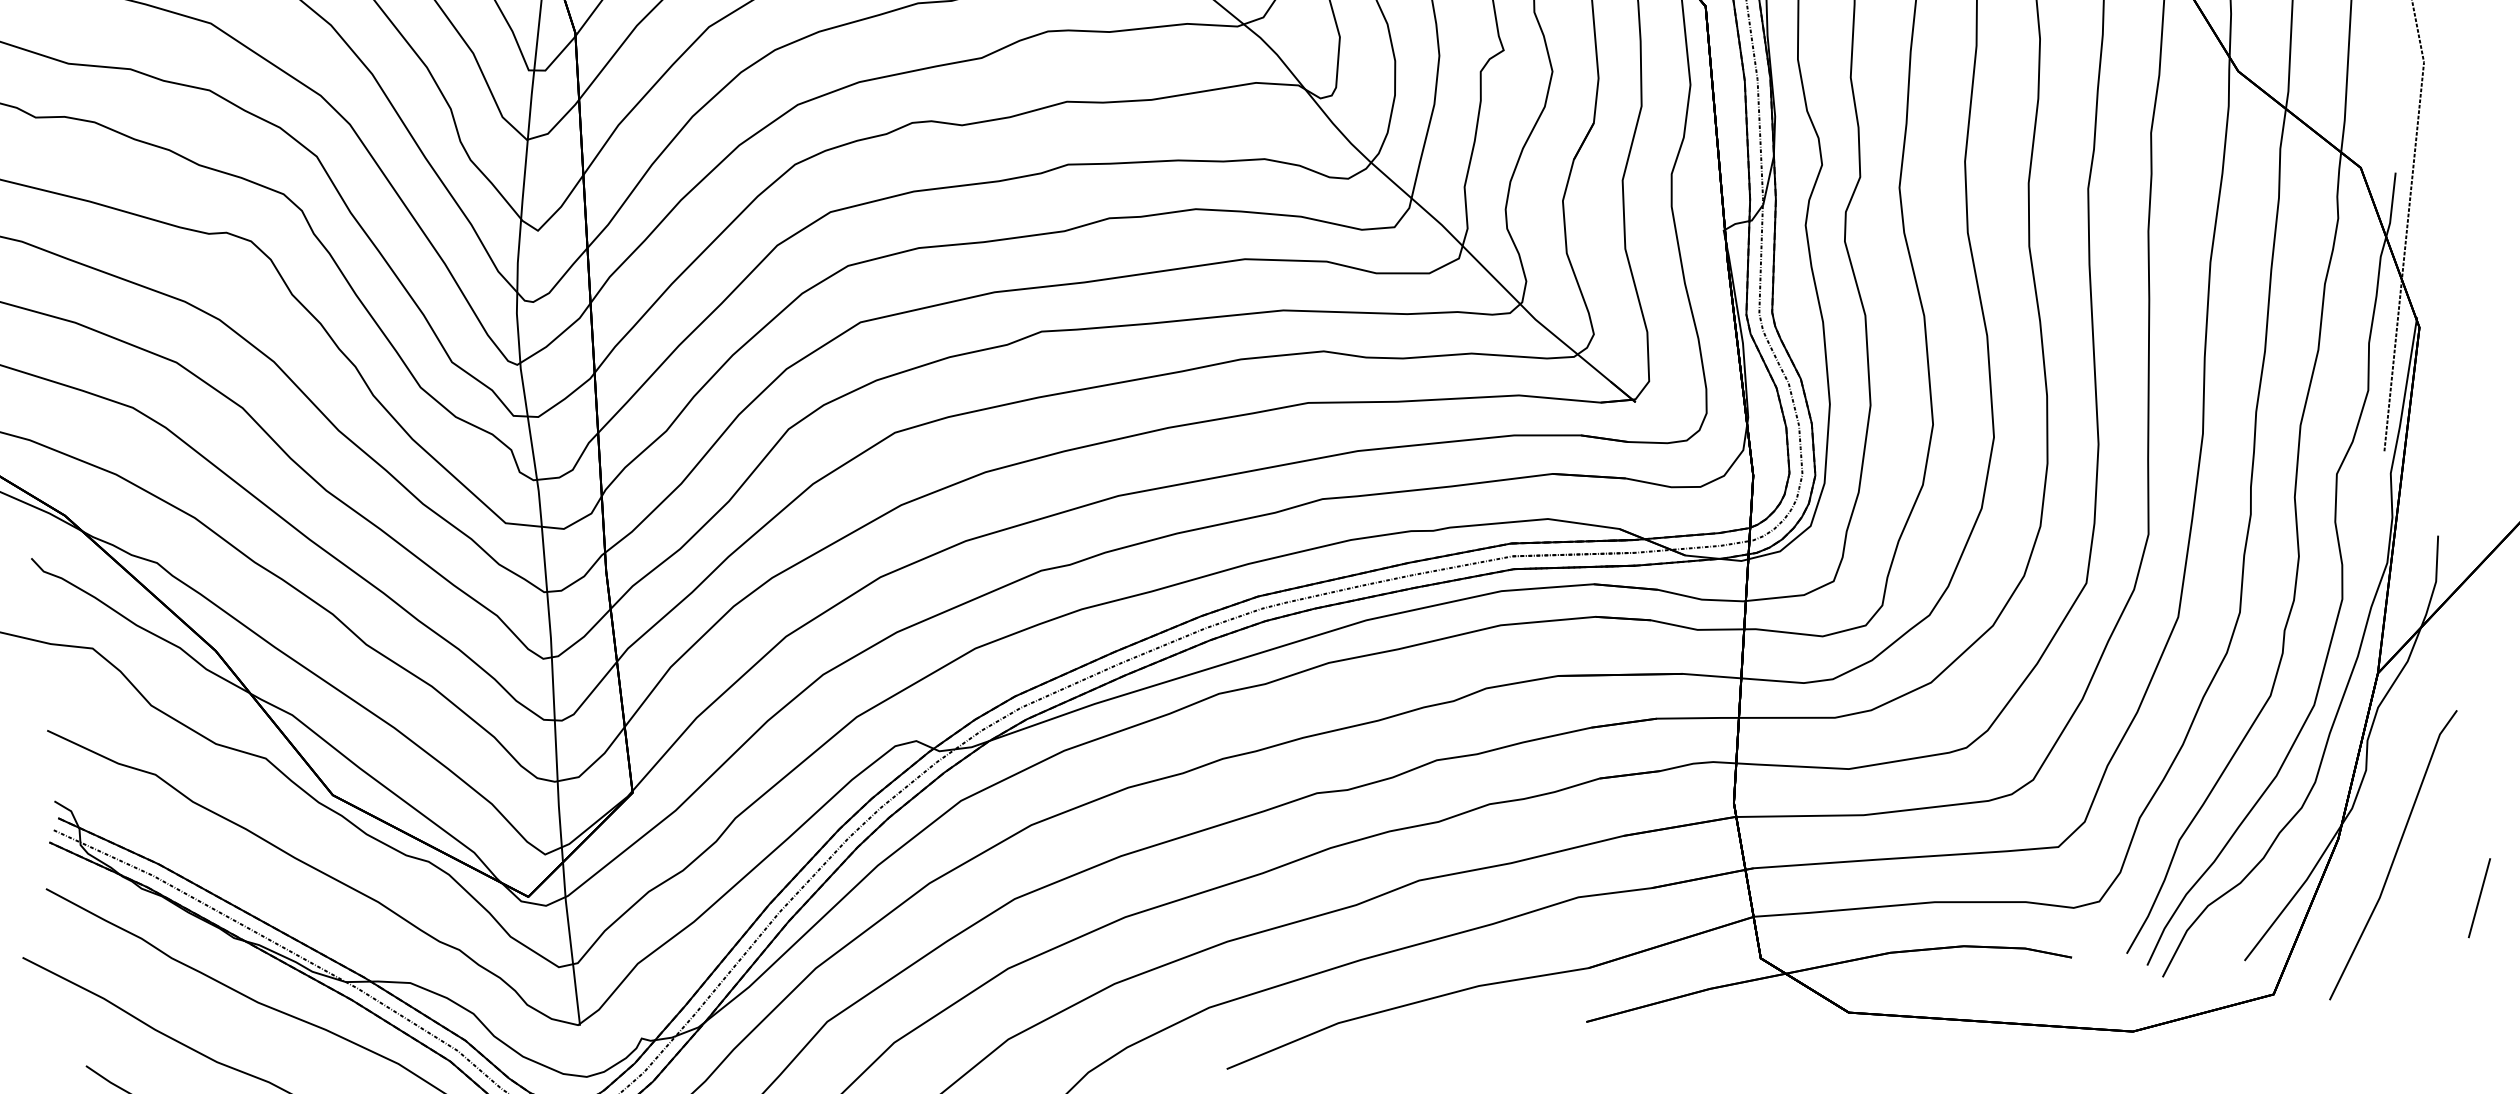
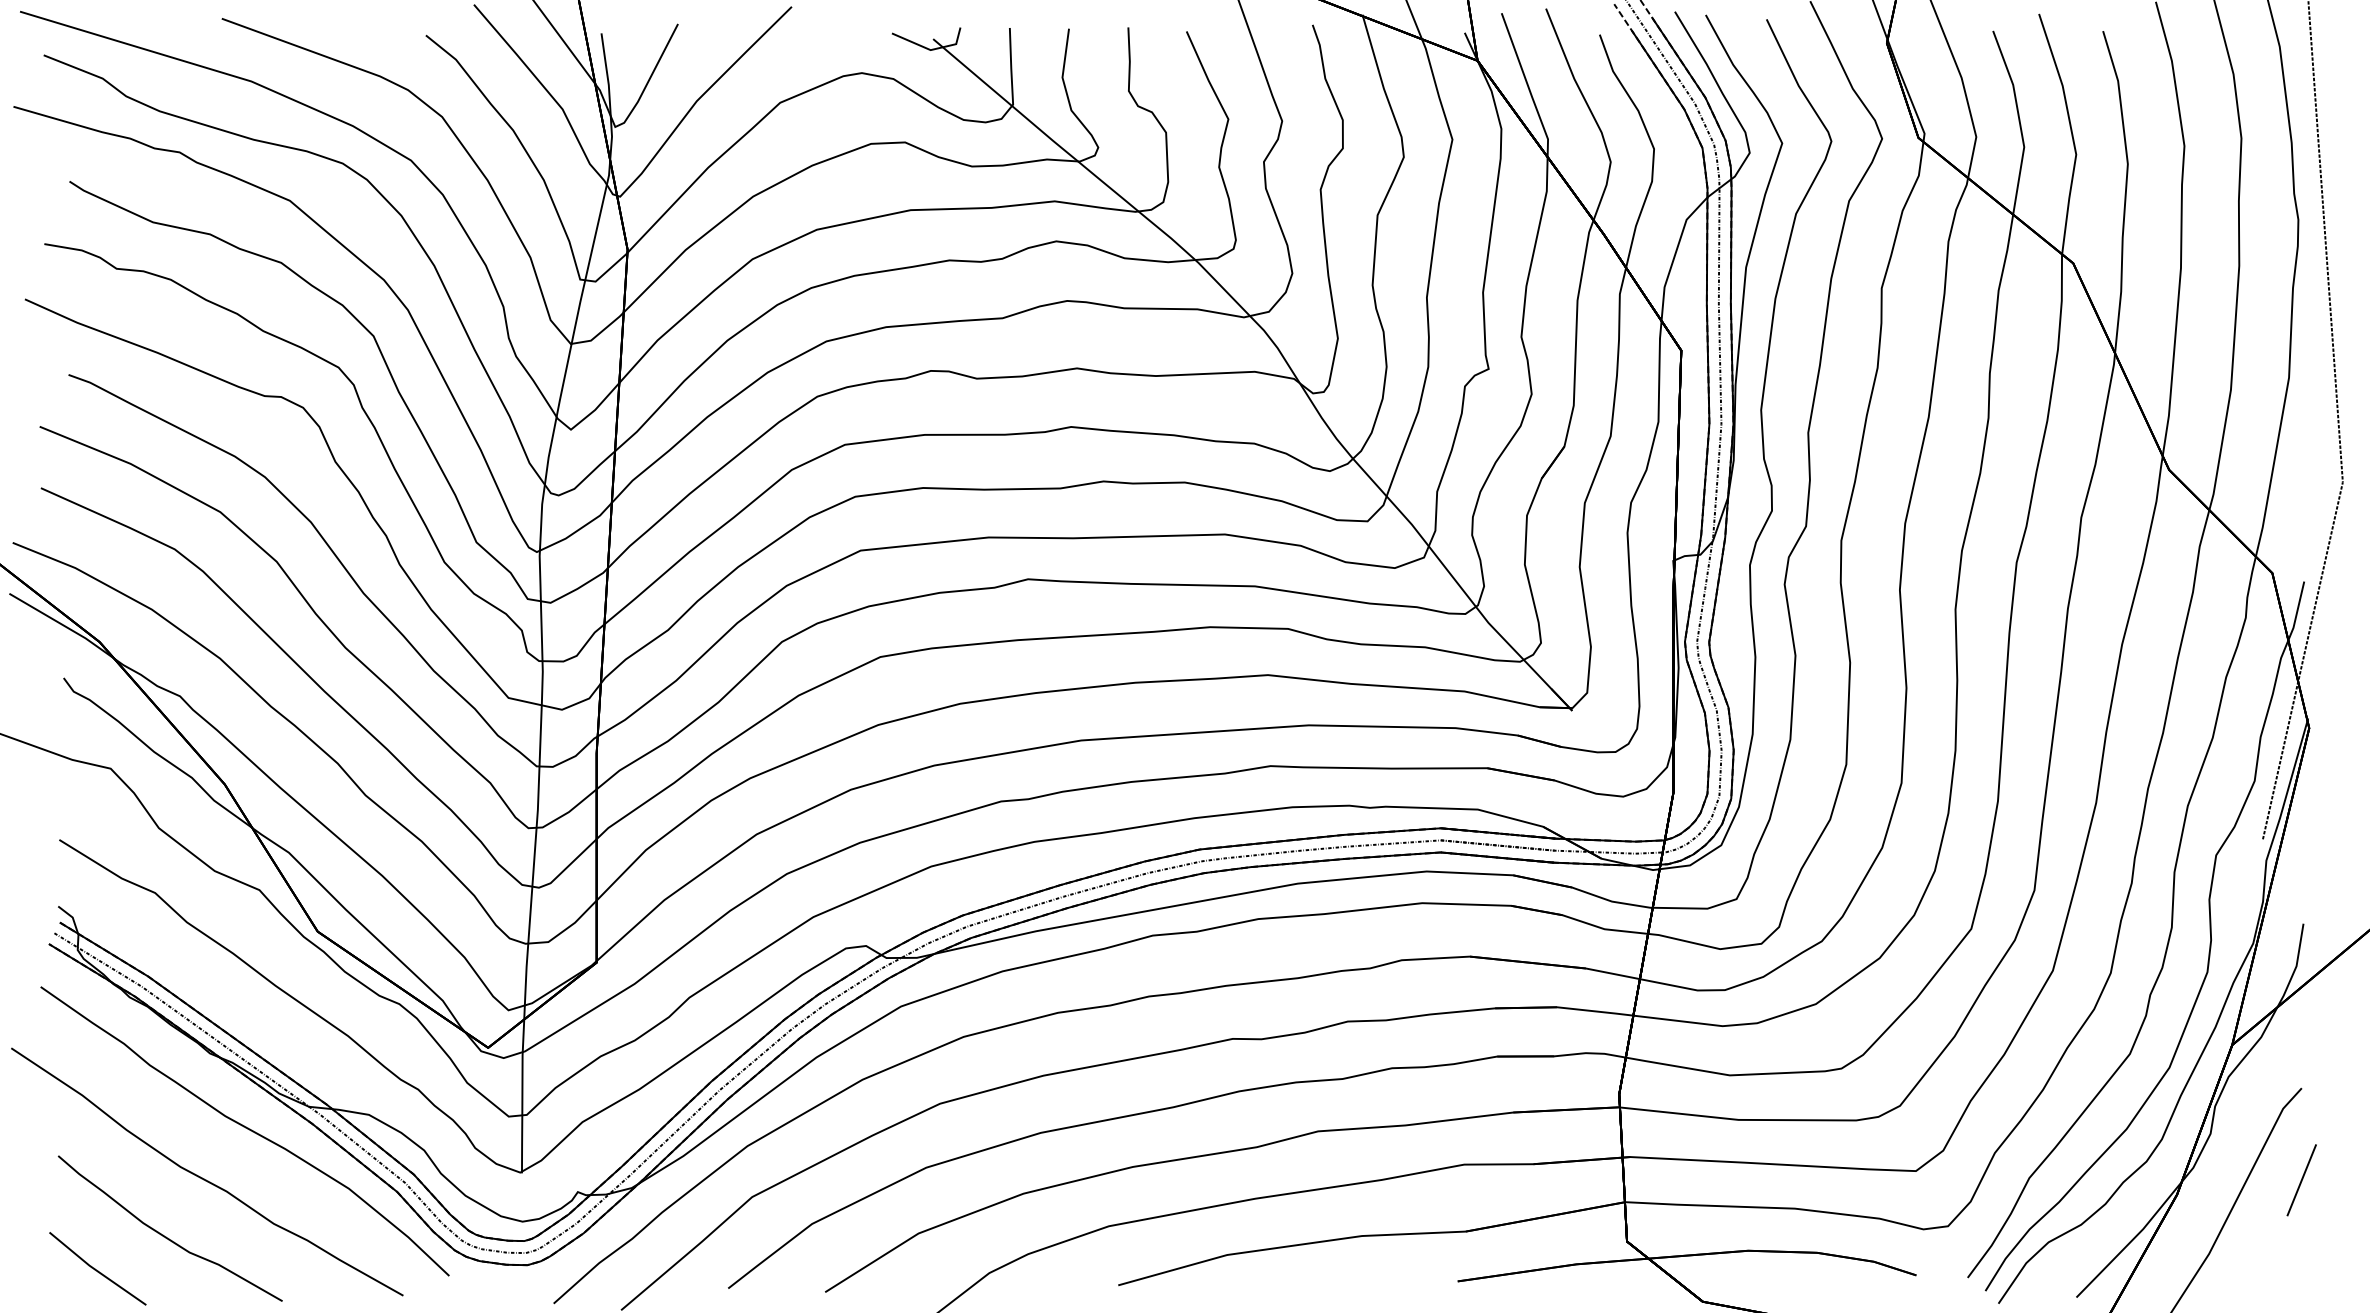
line: (2479, 898) -> (2301, 1180), moved

